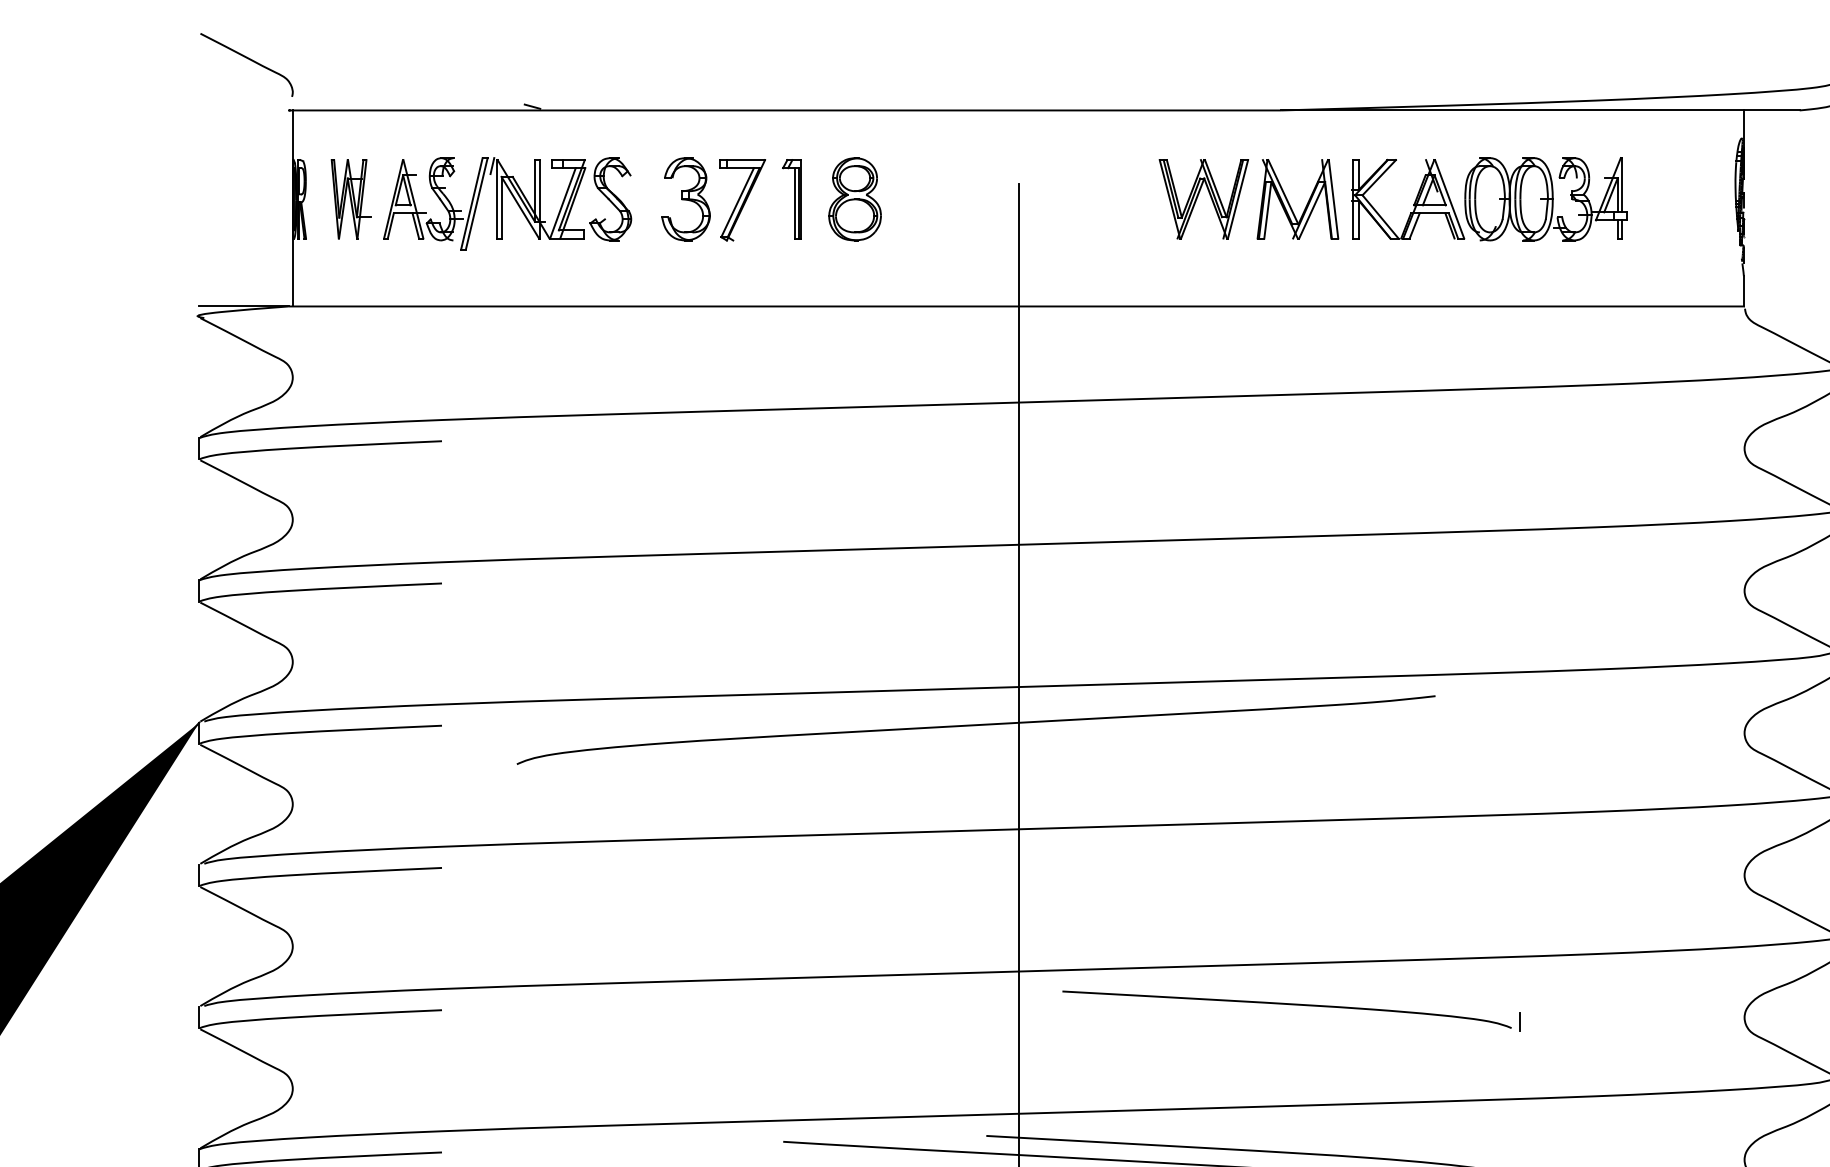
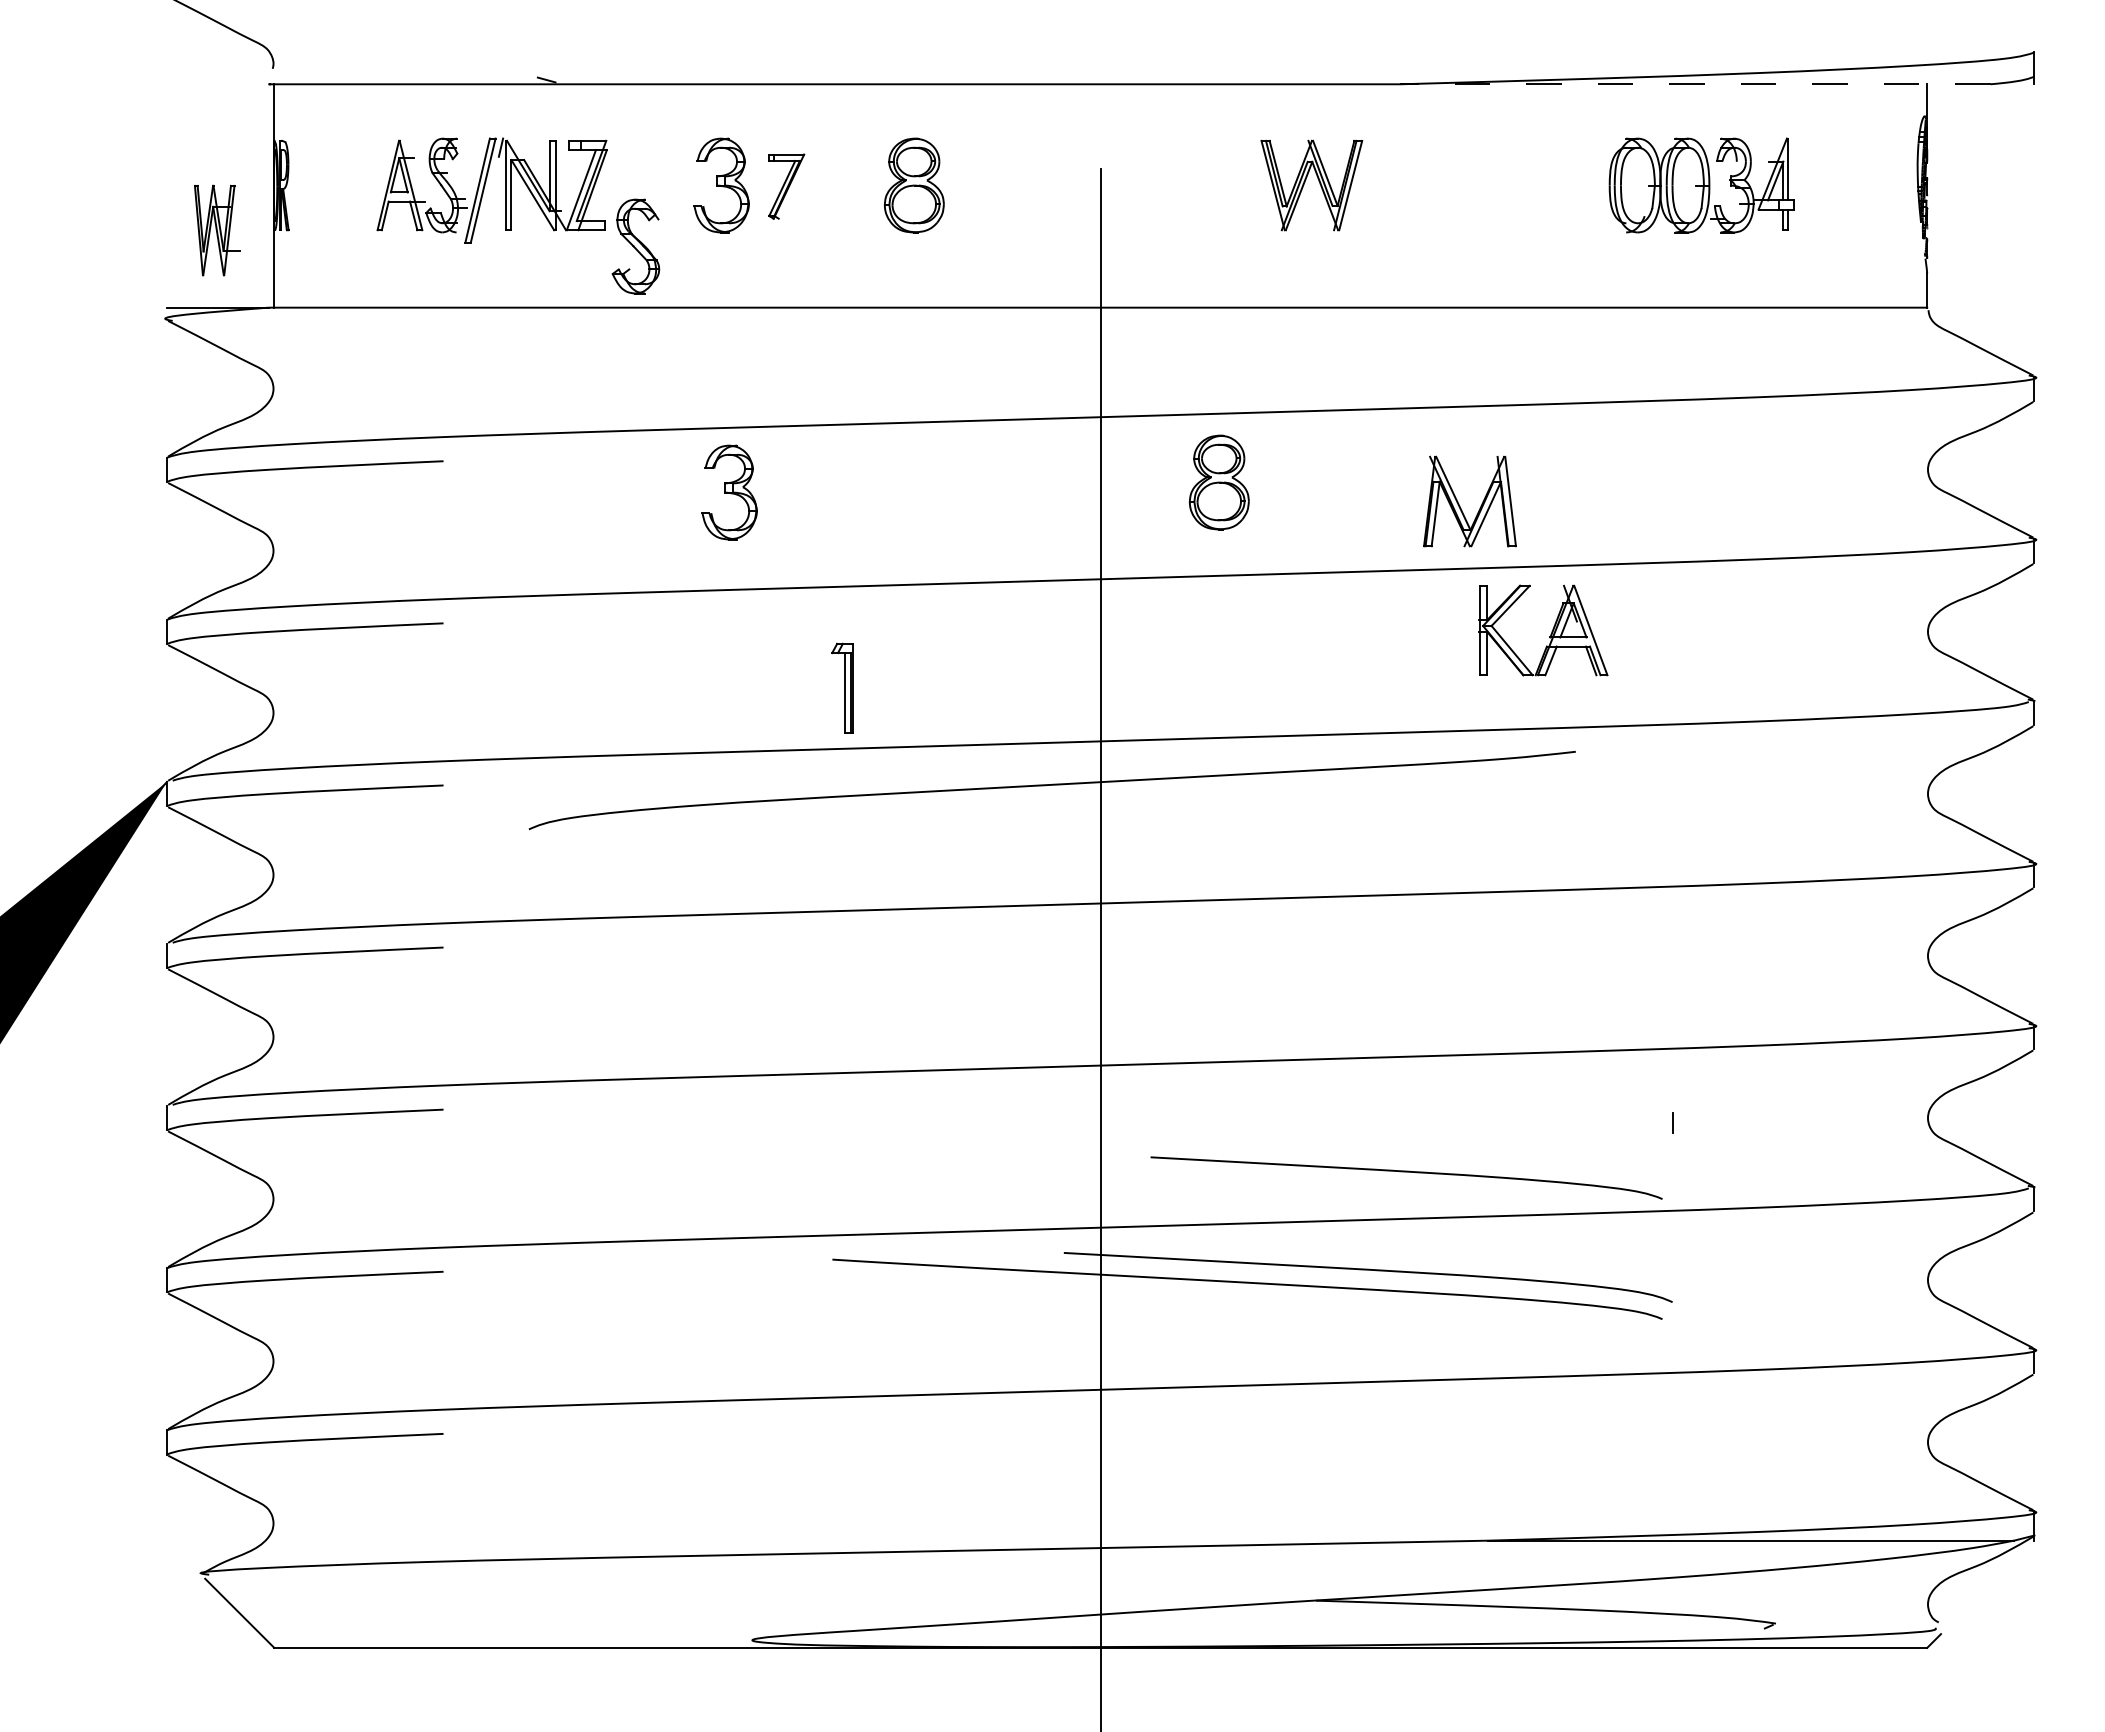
line: (1539, 110) -> (1694, 84), solid -> dashed
part: (792, 198) -> (842, 687), moved
part: (351, 199) -> (217, 230), moved
part: (610, 199) -> (635, 246), moved
part: (742, 200) -> (786, 186), size x0.7
part: (1415, 200) -> (1551, 631), moved
part: (1288, 201) -> (1459, 503), moved
part: (1122, 459) -> (1218, 482), added
part: (692, 468) -> (729, 492), added
curve: (1286, 1004) -> (1406, 1172), moved

